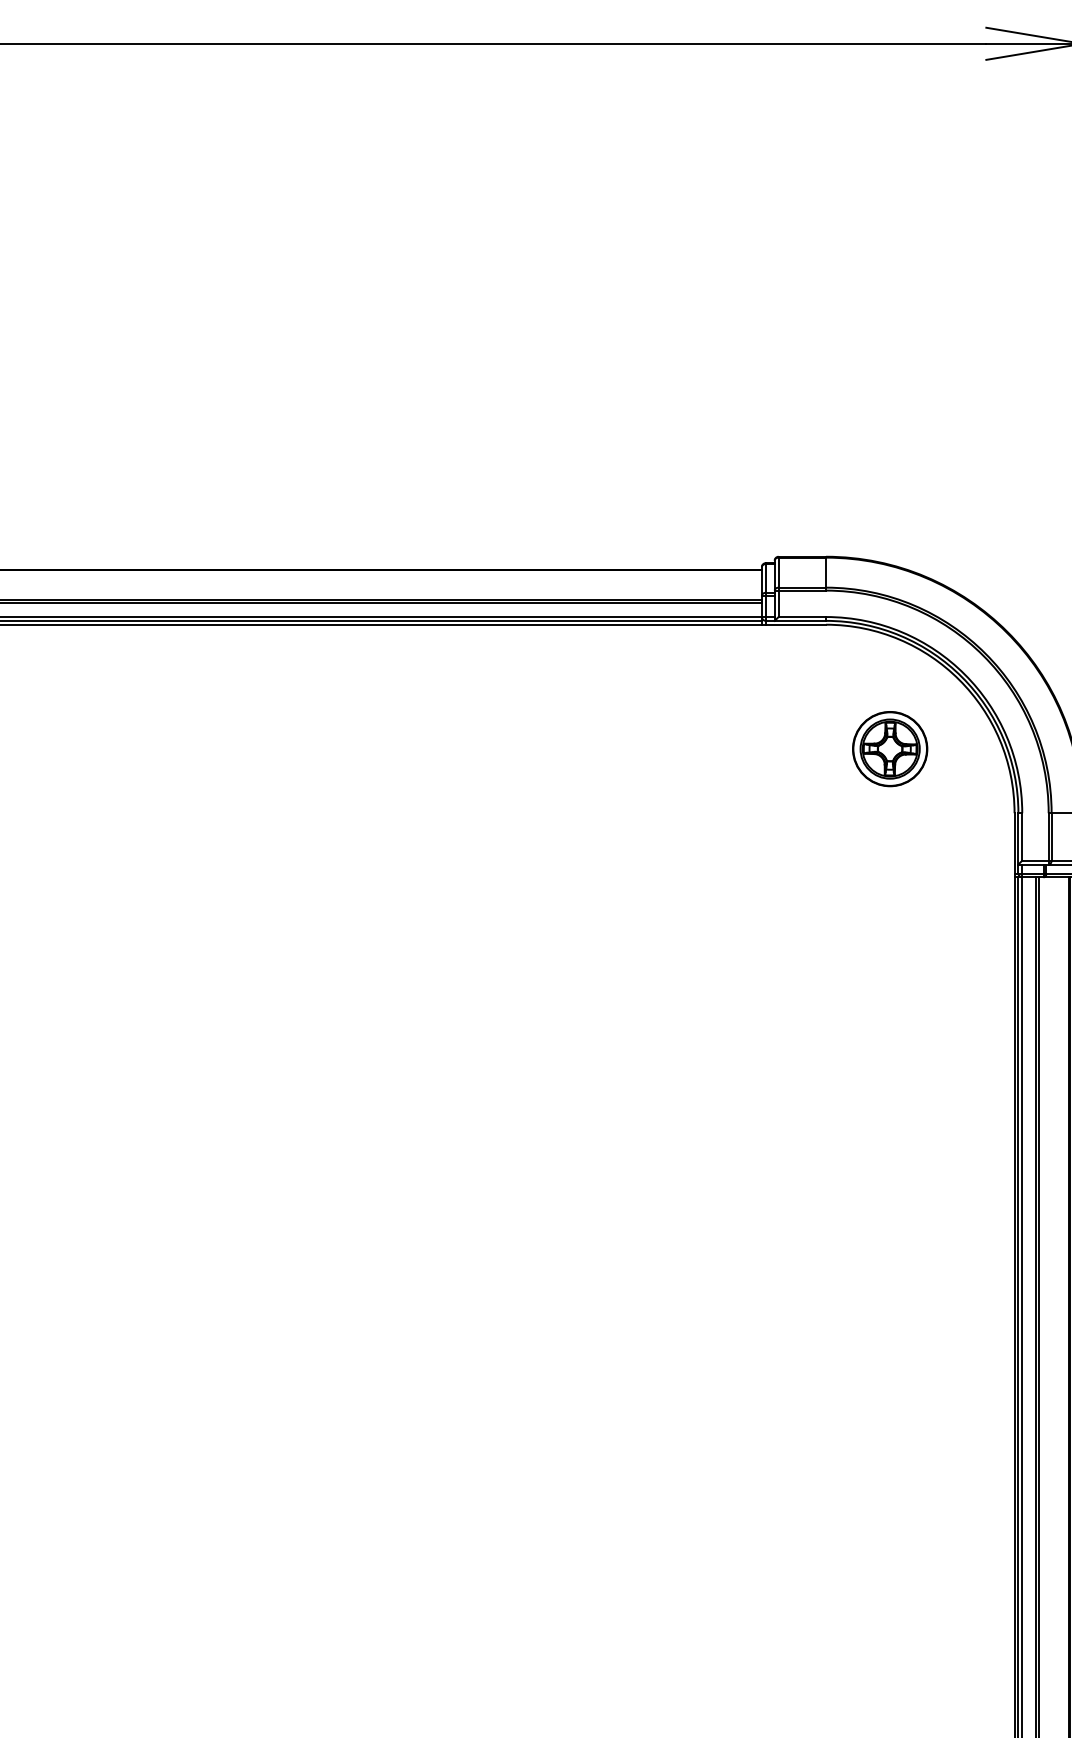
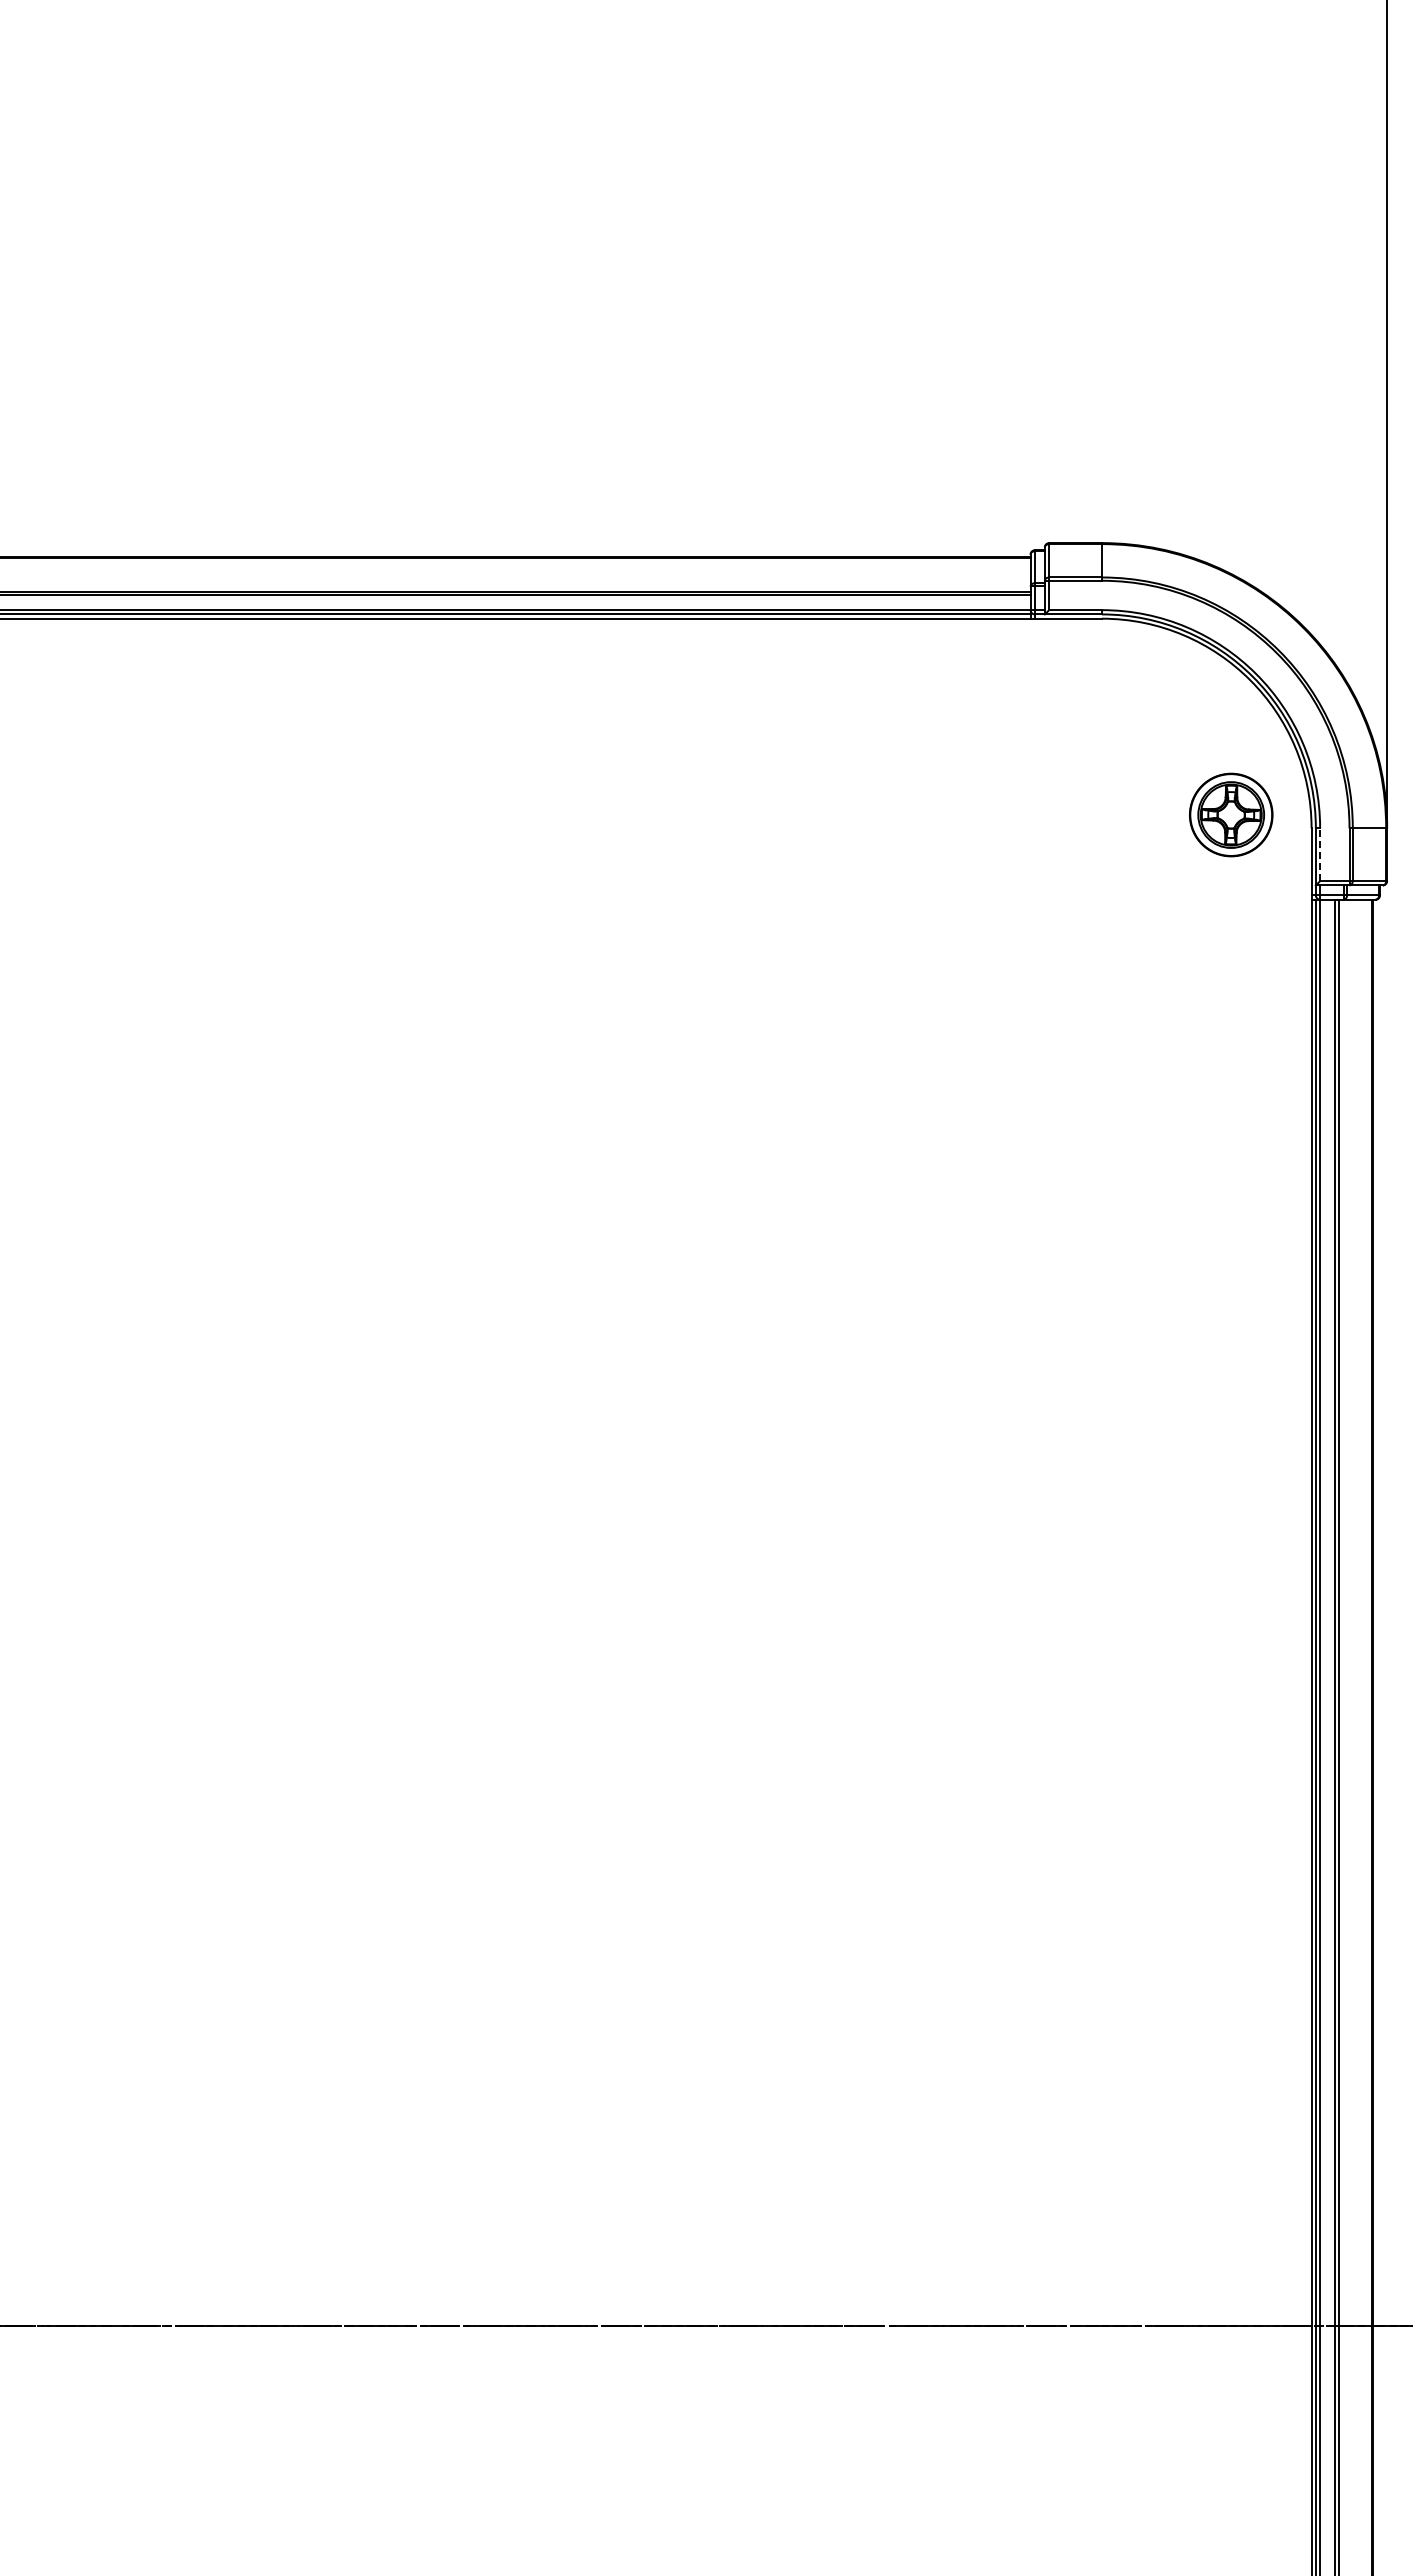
part: (890, 748) -> (1231, 814), moved
line: (1022, 836) -> (1320, 854), solid -> dashed

